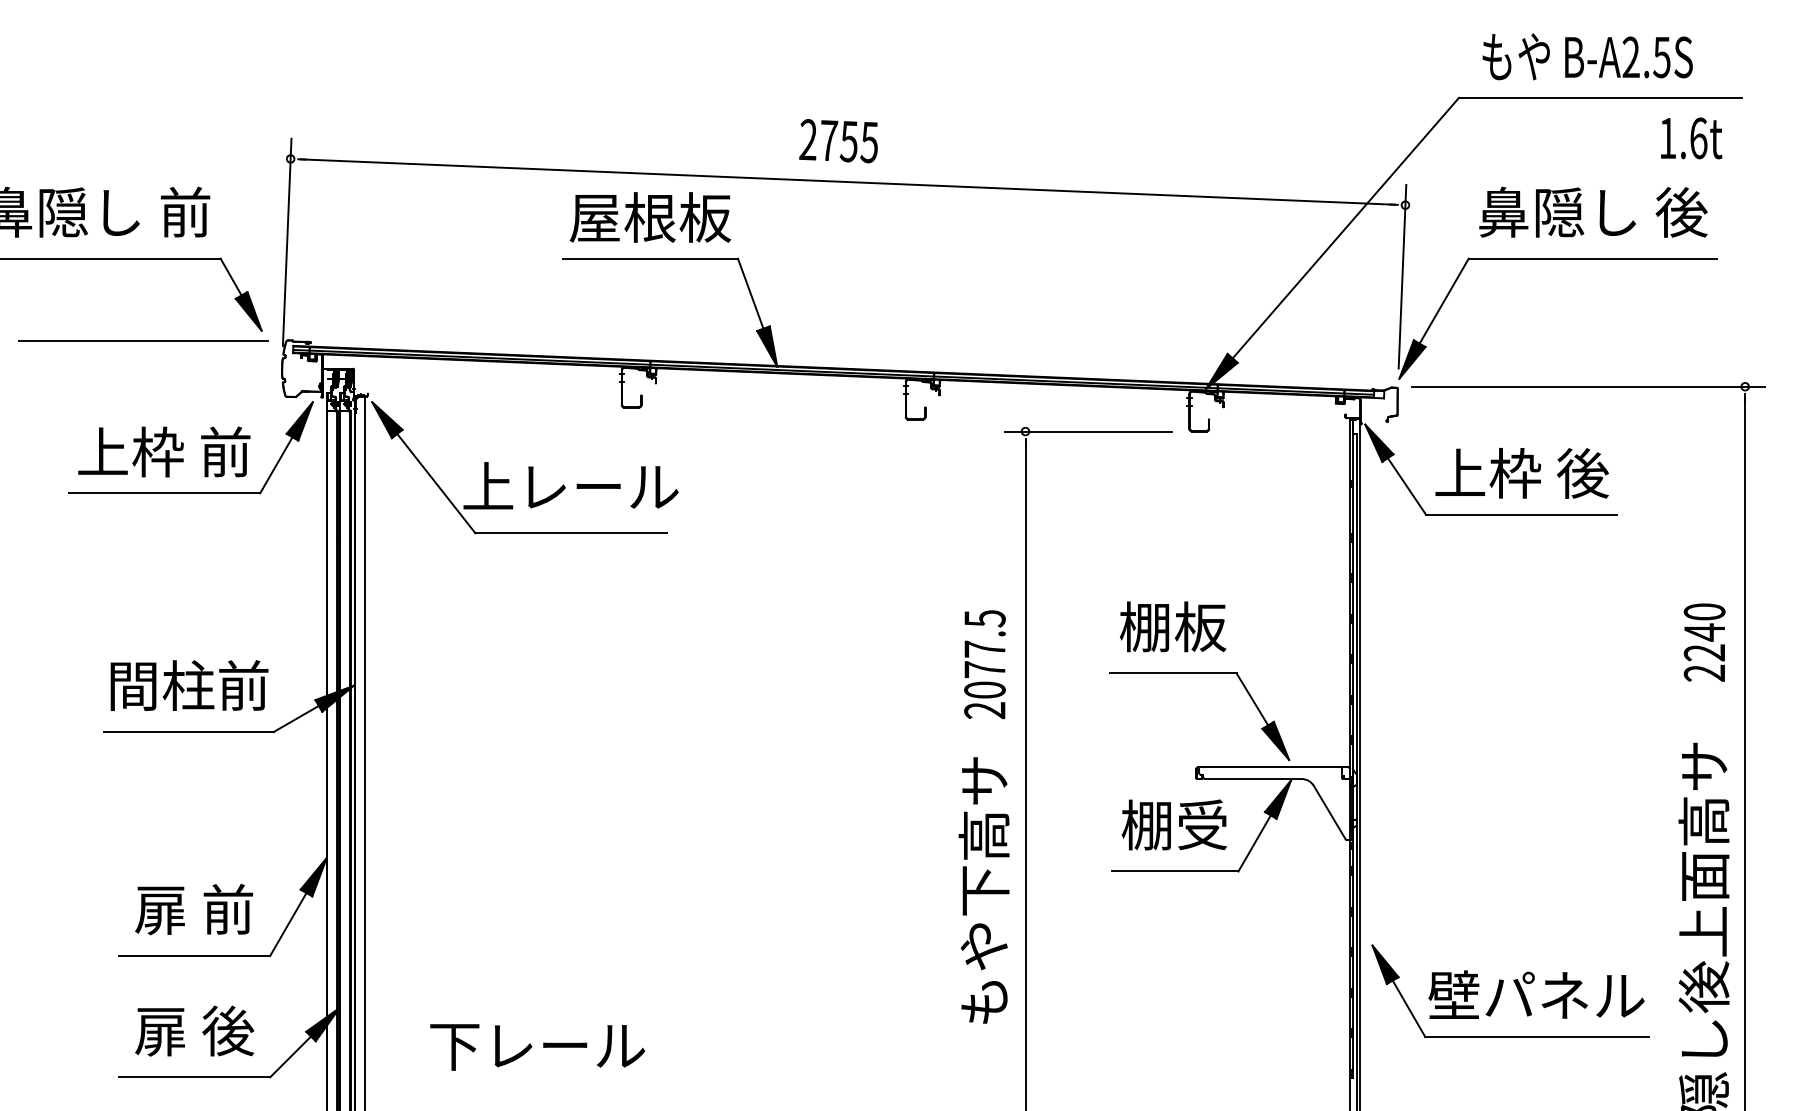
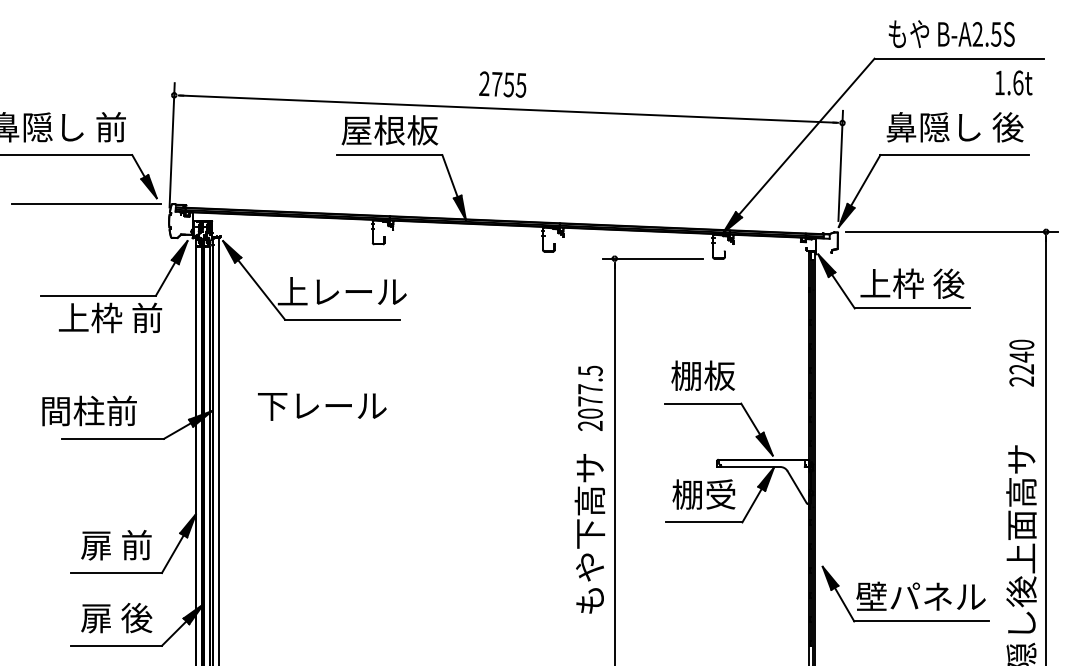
text: (164, 451) -> (110, 317), moved
text: (1704, 641) -> (1021, 362), moved
text: (189, 684) -> (89, 410), moved
text: (537, 1046) -> (322, 406), moved

